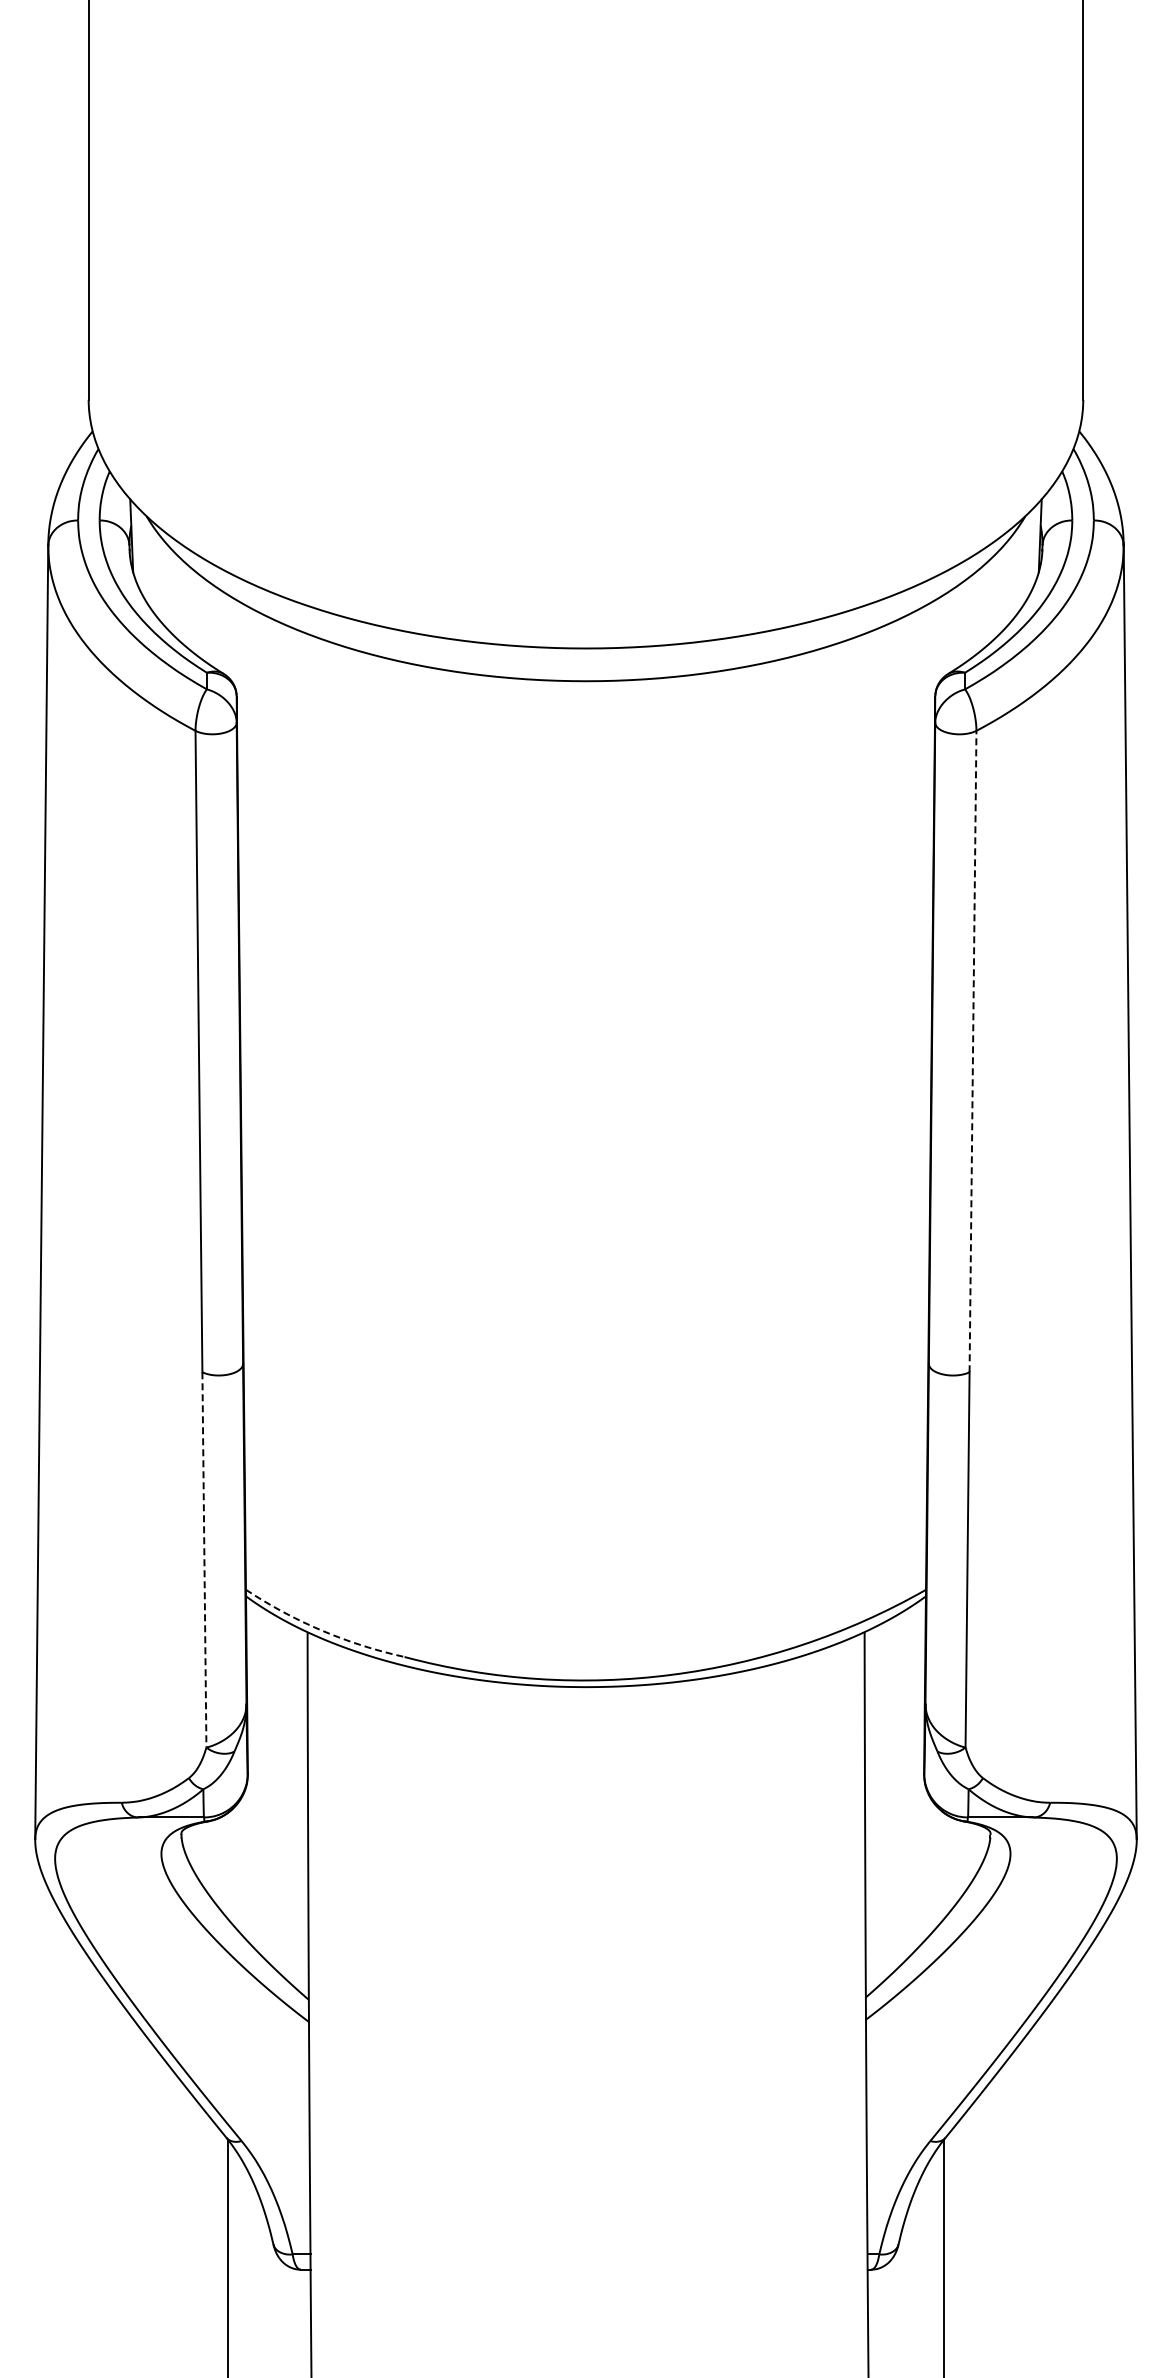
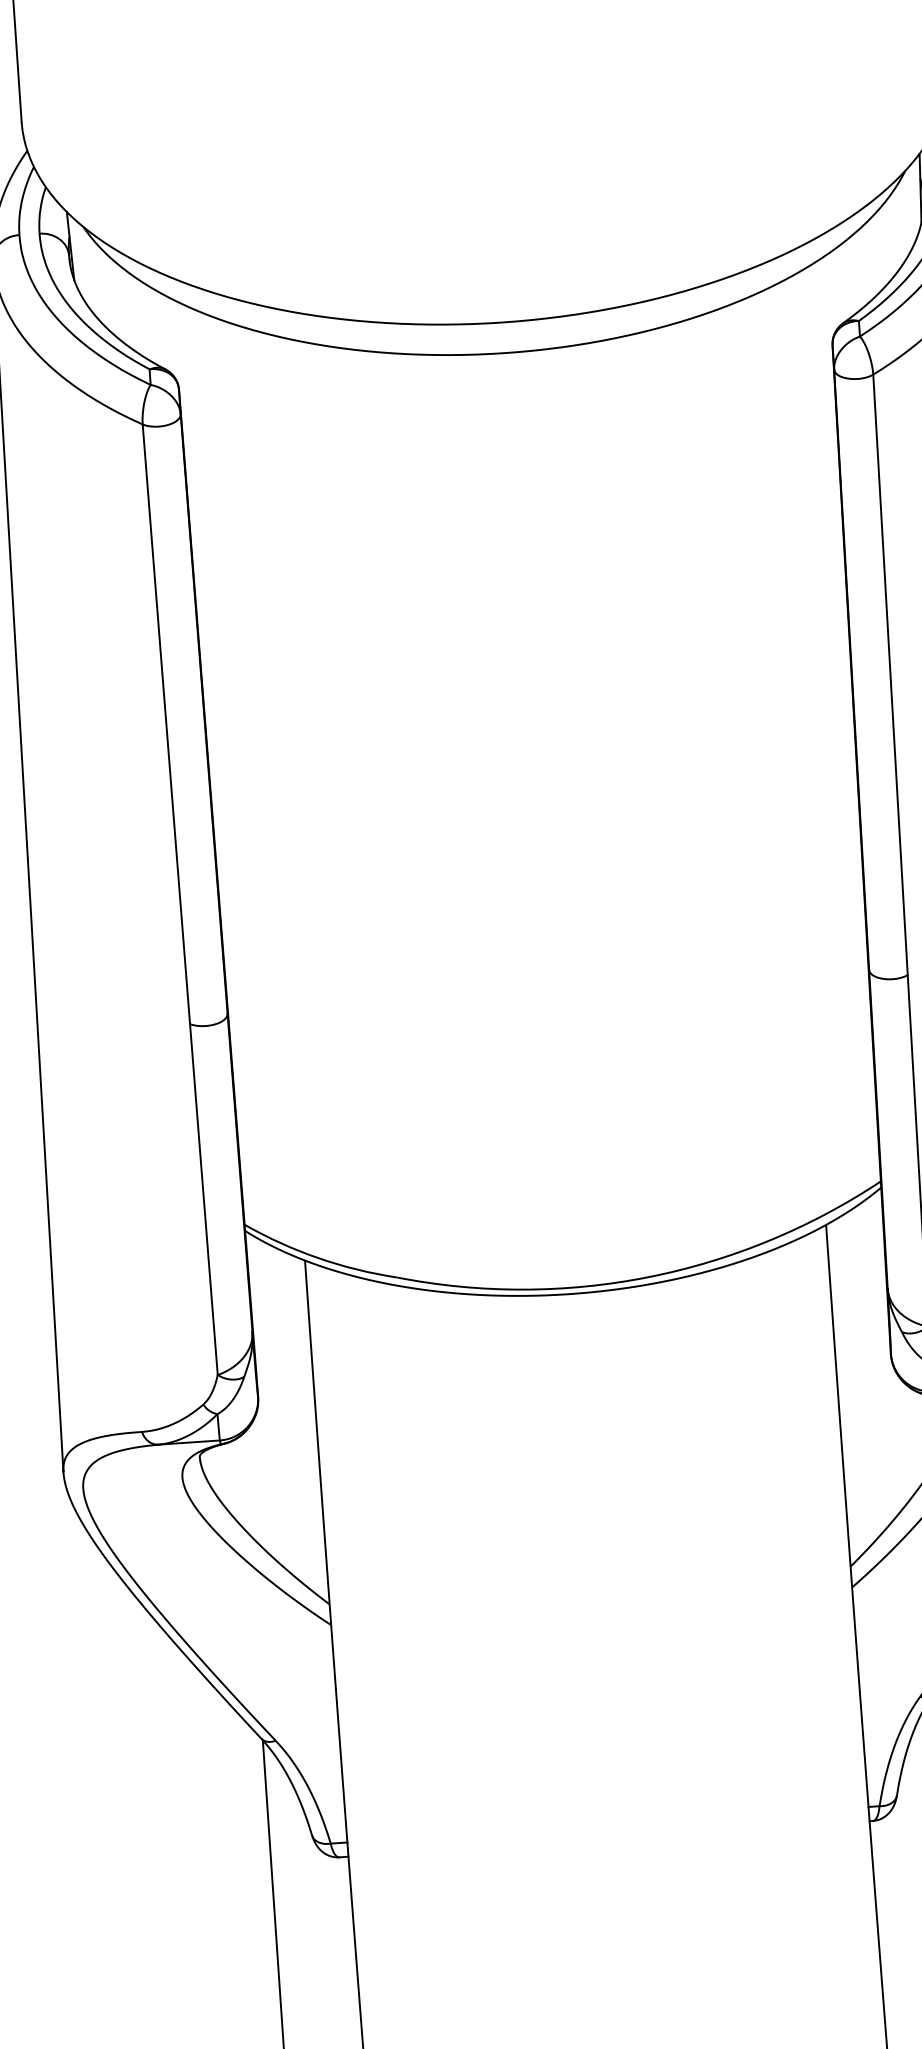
line: (973, 1051) -> (890, 674), dashed -> solid
line: (204, 1559) -> (203, 1199), dashed -> solid
arc: (322, 1630) -> (318, 1257), dashed -> solid

